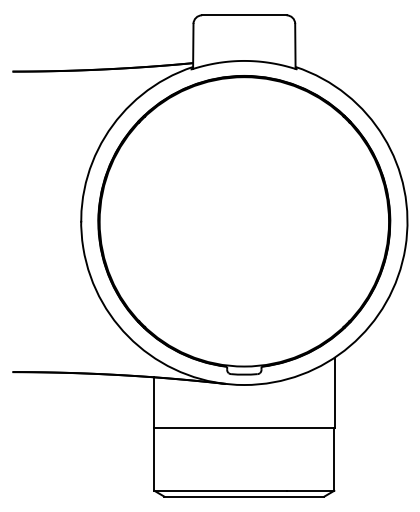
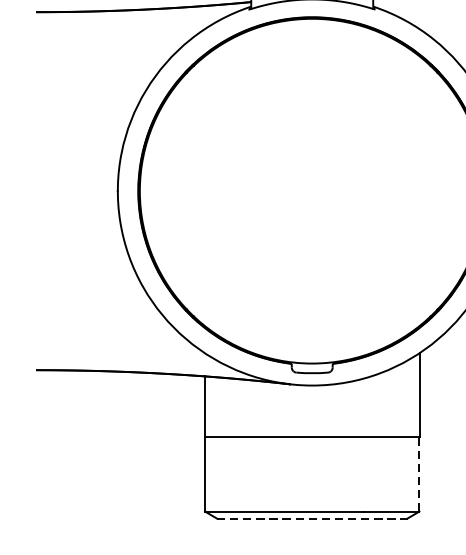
line: (334, 458) -> (419, 473), solid -> dashed
line: (244, 496) -> (312, 518), solid -> dashed

